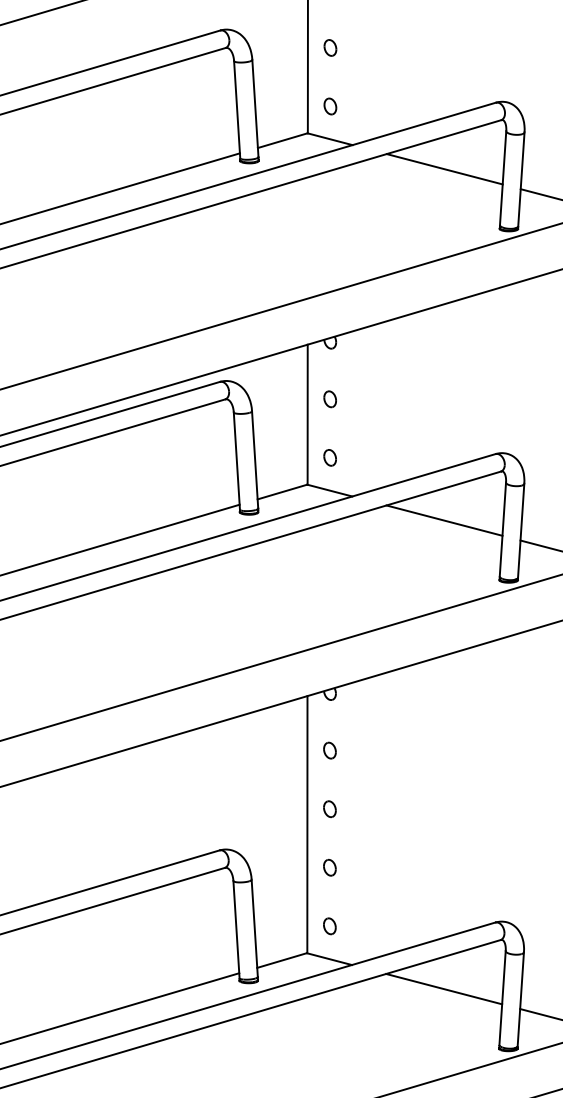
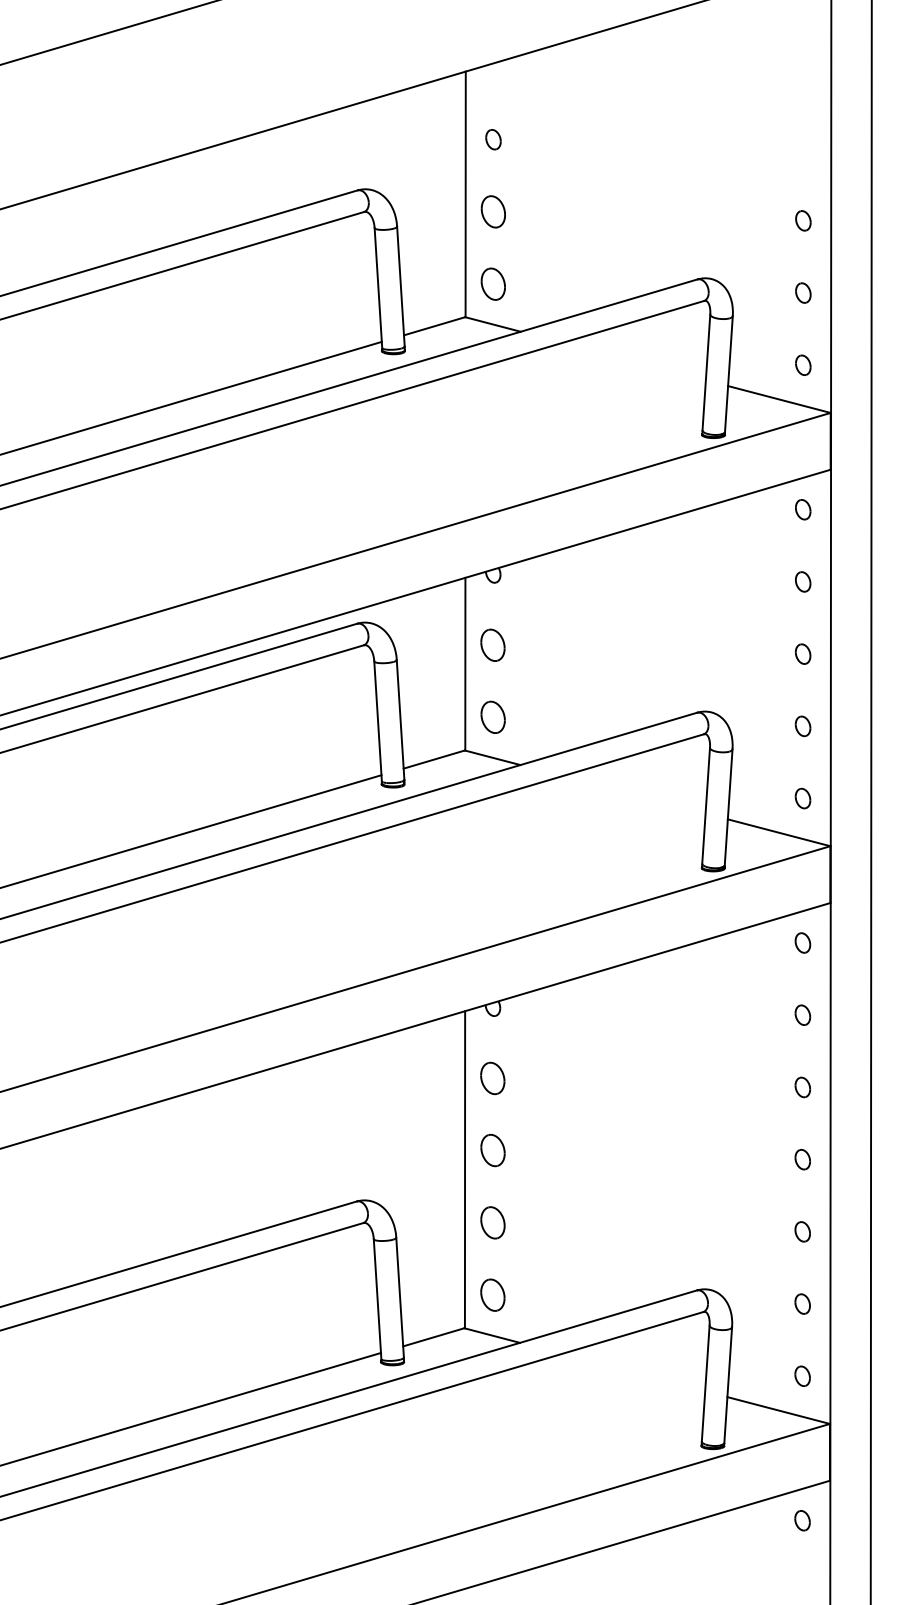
part: (330, 47) -> (493, 211), size x1.6
part: (330, 106) -> (493, 283), size x1.6
line: (444, 169) -> (633, 361), removed
part: (330, 398) -> (493, 644), size x1.6
part: (329, 457) -> (492, 717), size x1.6
line: (444, 520) -> (633, 794), removed
part: (329, 750) -> (492, 1078), size x1.6
part: (329, 809) -> (492, 1150), size x1.6
part: (329, 867) -> (492, 1222), size x1.6
part: (329, 925) -> (492, 1294), size x1.6
line: (444, 989) -> (633, 1372), removed

